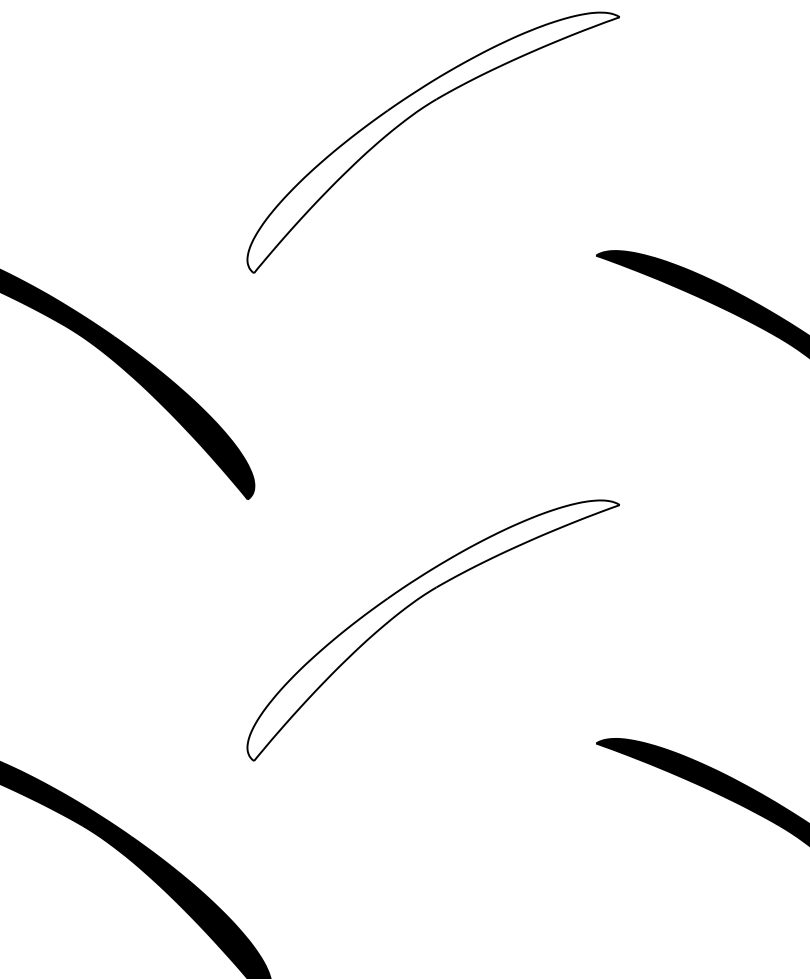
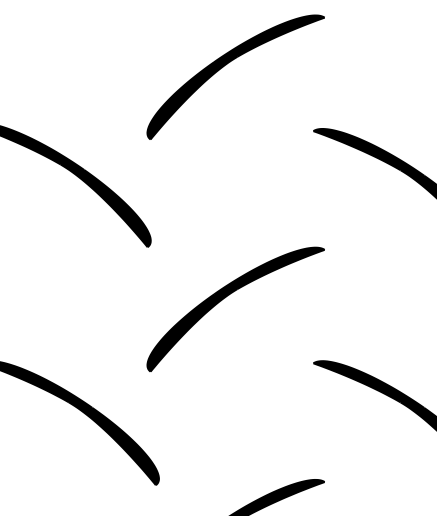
fill: (432, 142) -> (235, 77), added
fill: (432, 630) -> (235, 309), added

